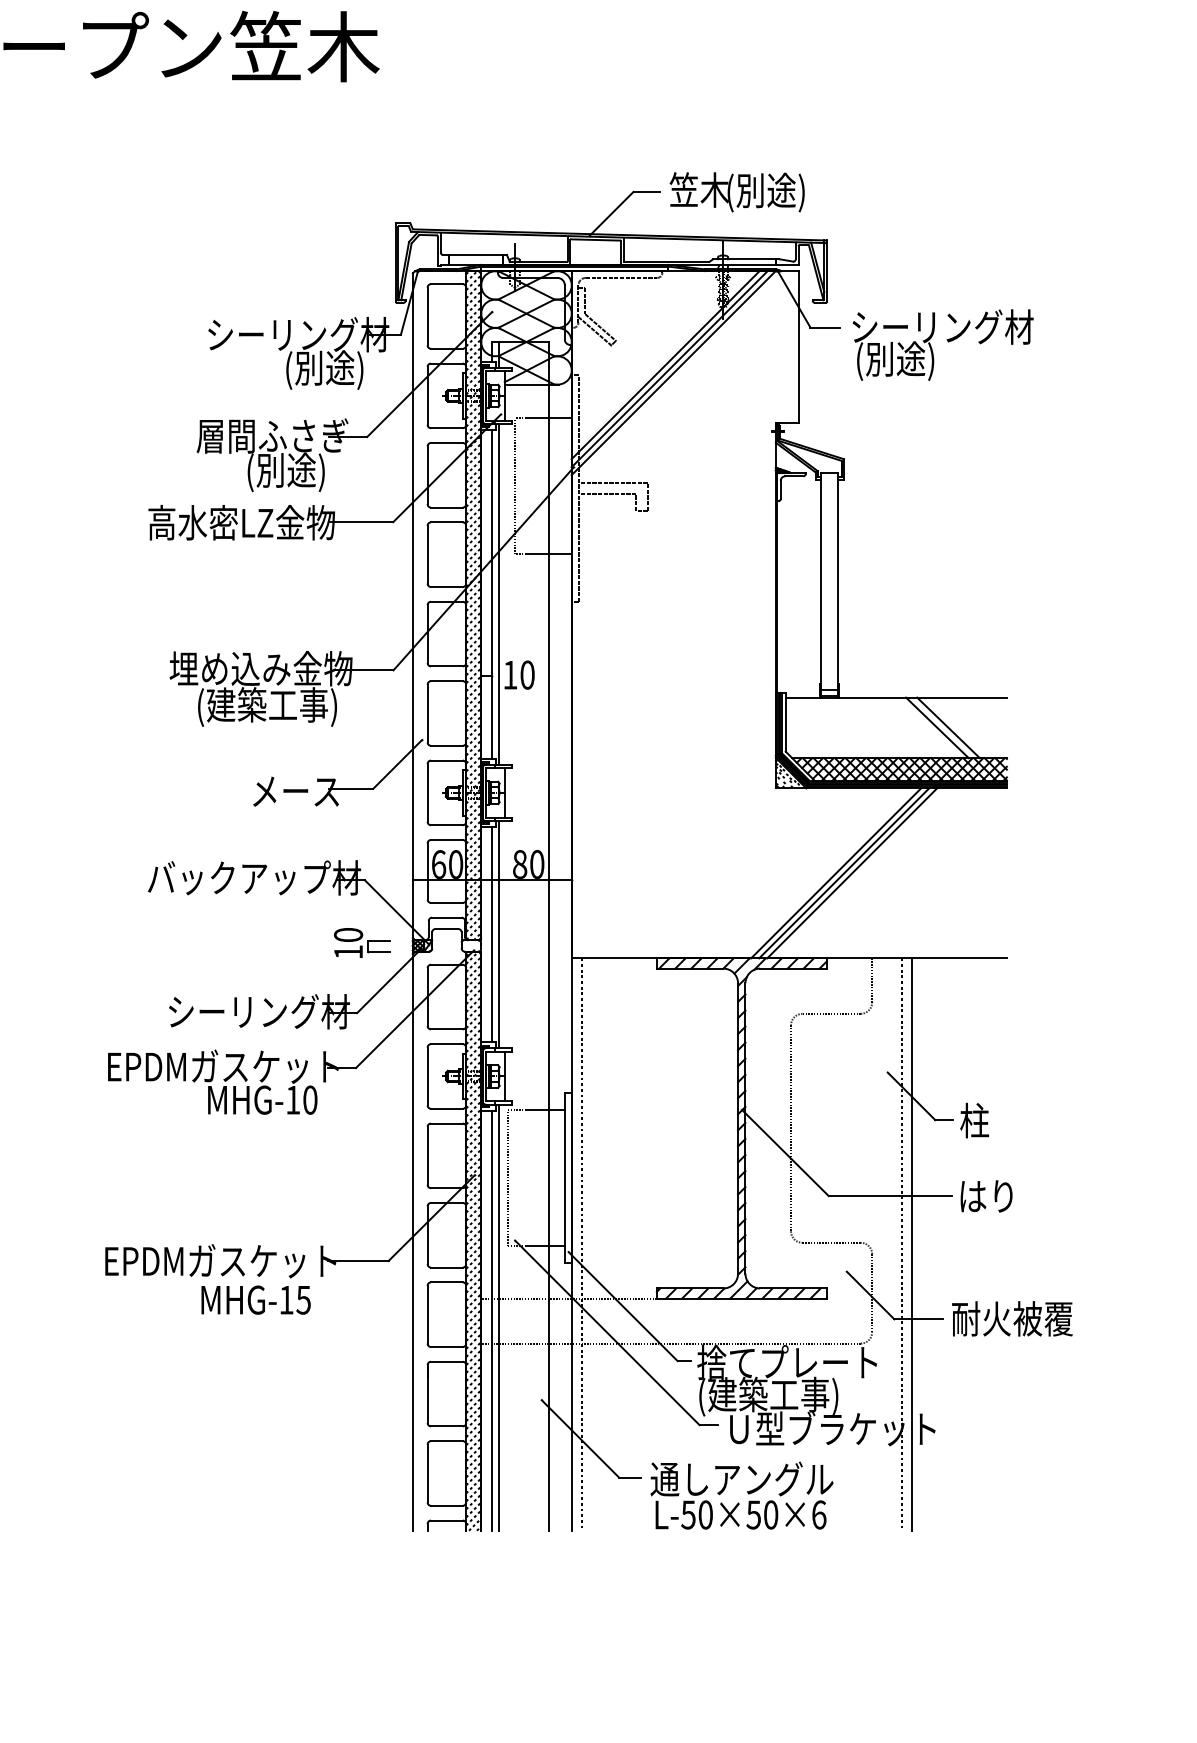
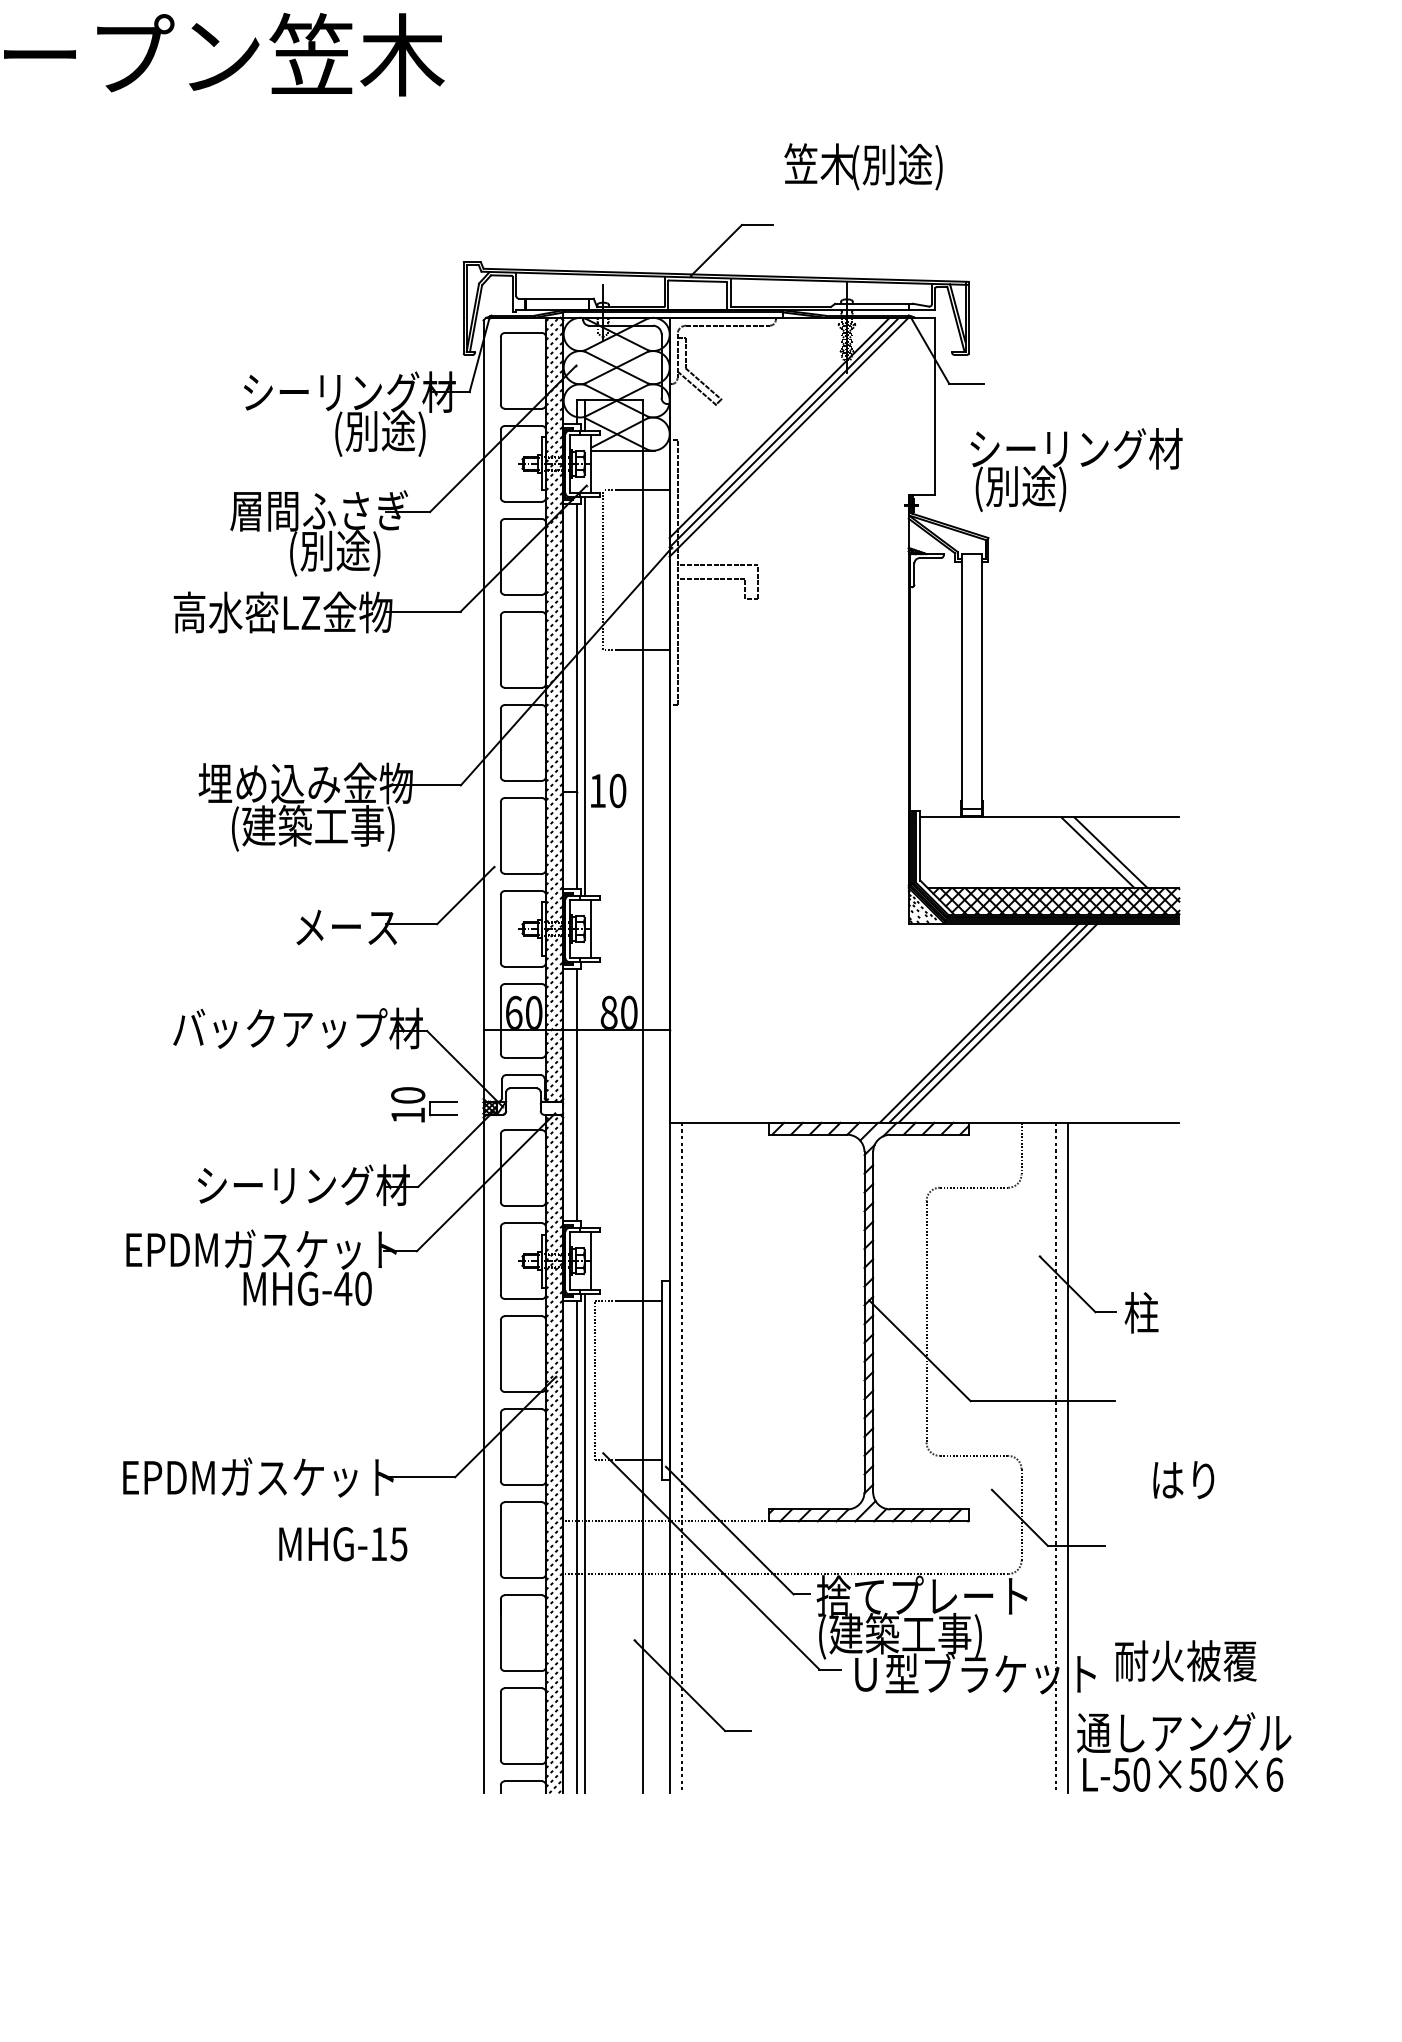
text: (736, 192) -> (862, 167), moved
text: (942, 344) -> (1075, 469), moved
line: (499, 934) -> (585, 1094), removed
text: (292, 1100) -> (342, 1289), MHG-10 -> MHG-40
text: (986, 1196) -> (1183, 1480), moved
text: (255, 1299) -> (342, 1543), moved
text: (1012, 1318) -> (1185, 1660), moved
text: (741, 1495) -> (1183, 1751), moved

